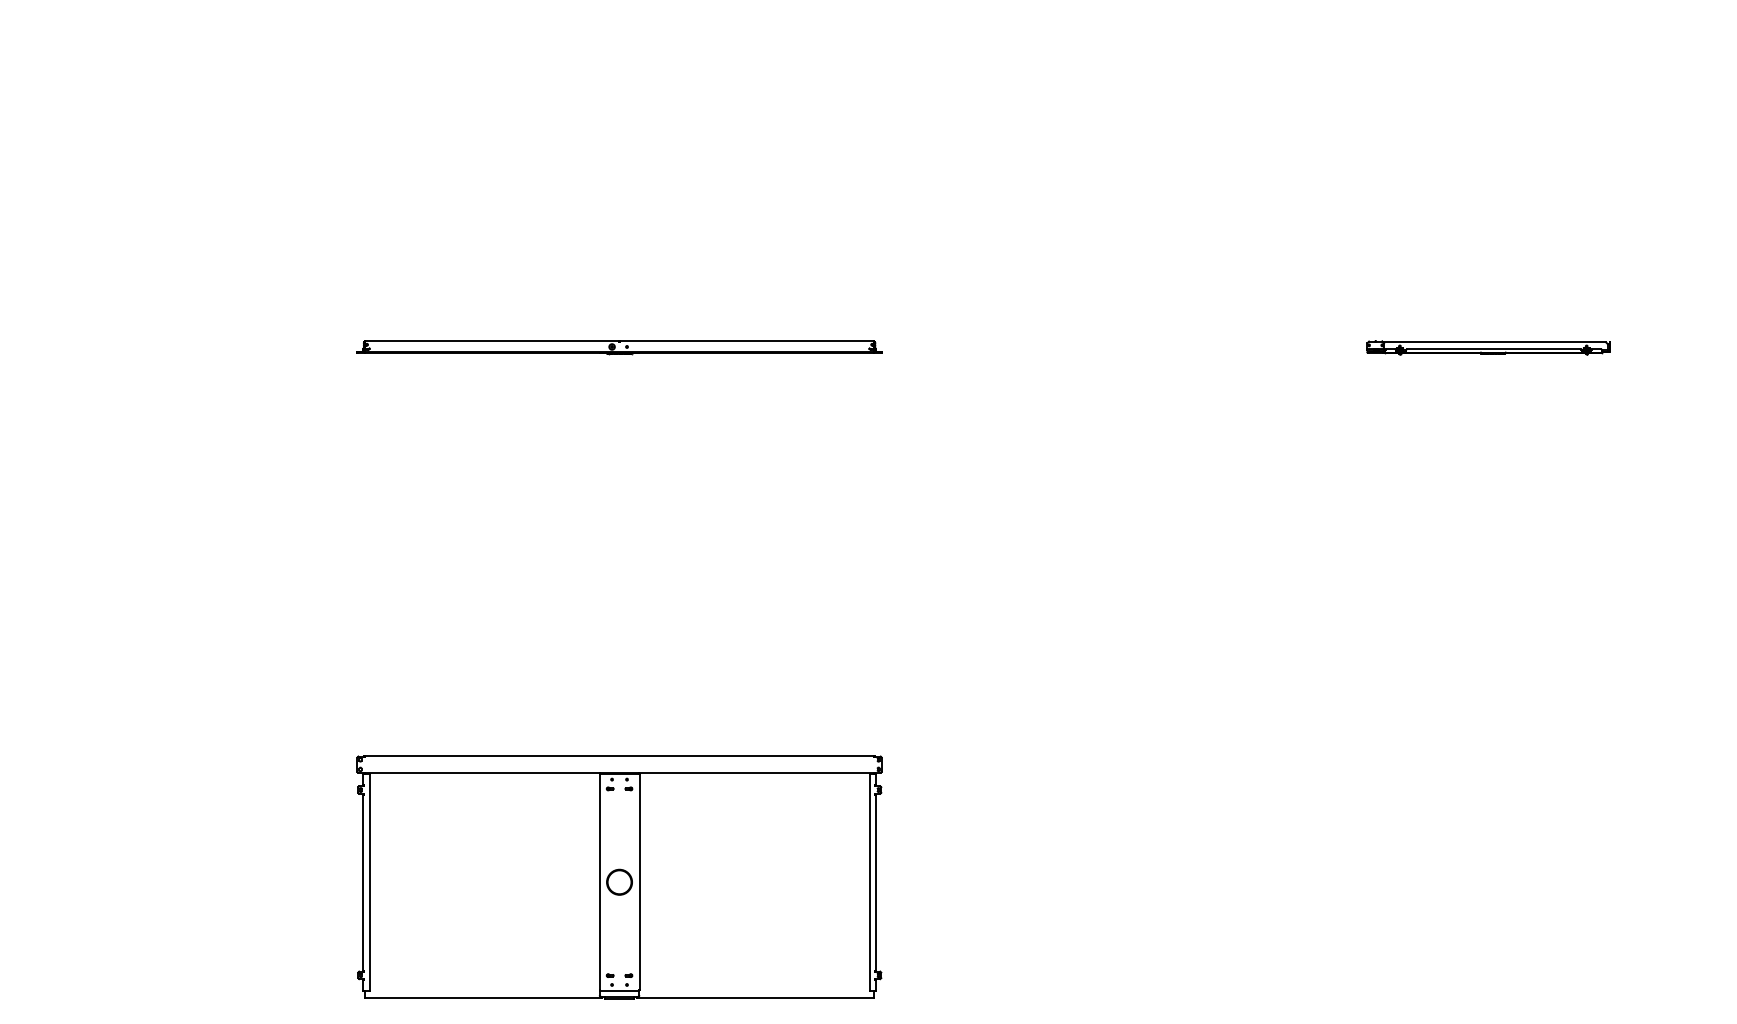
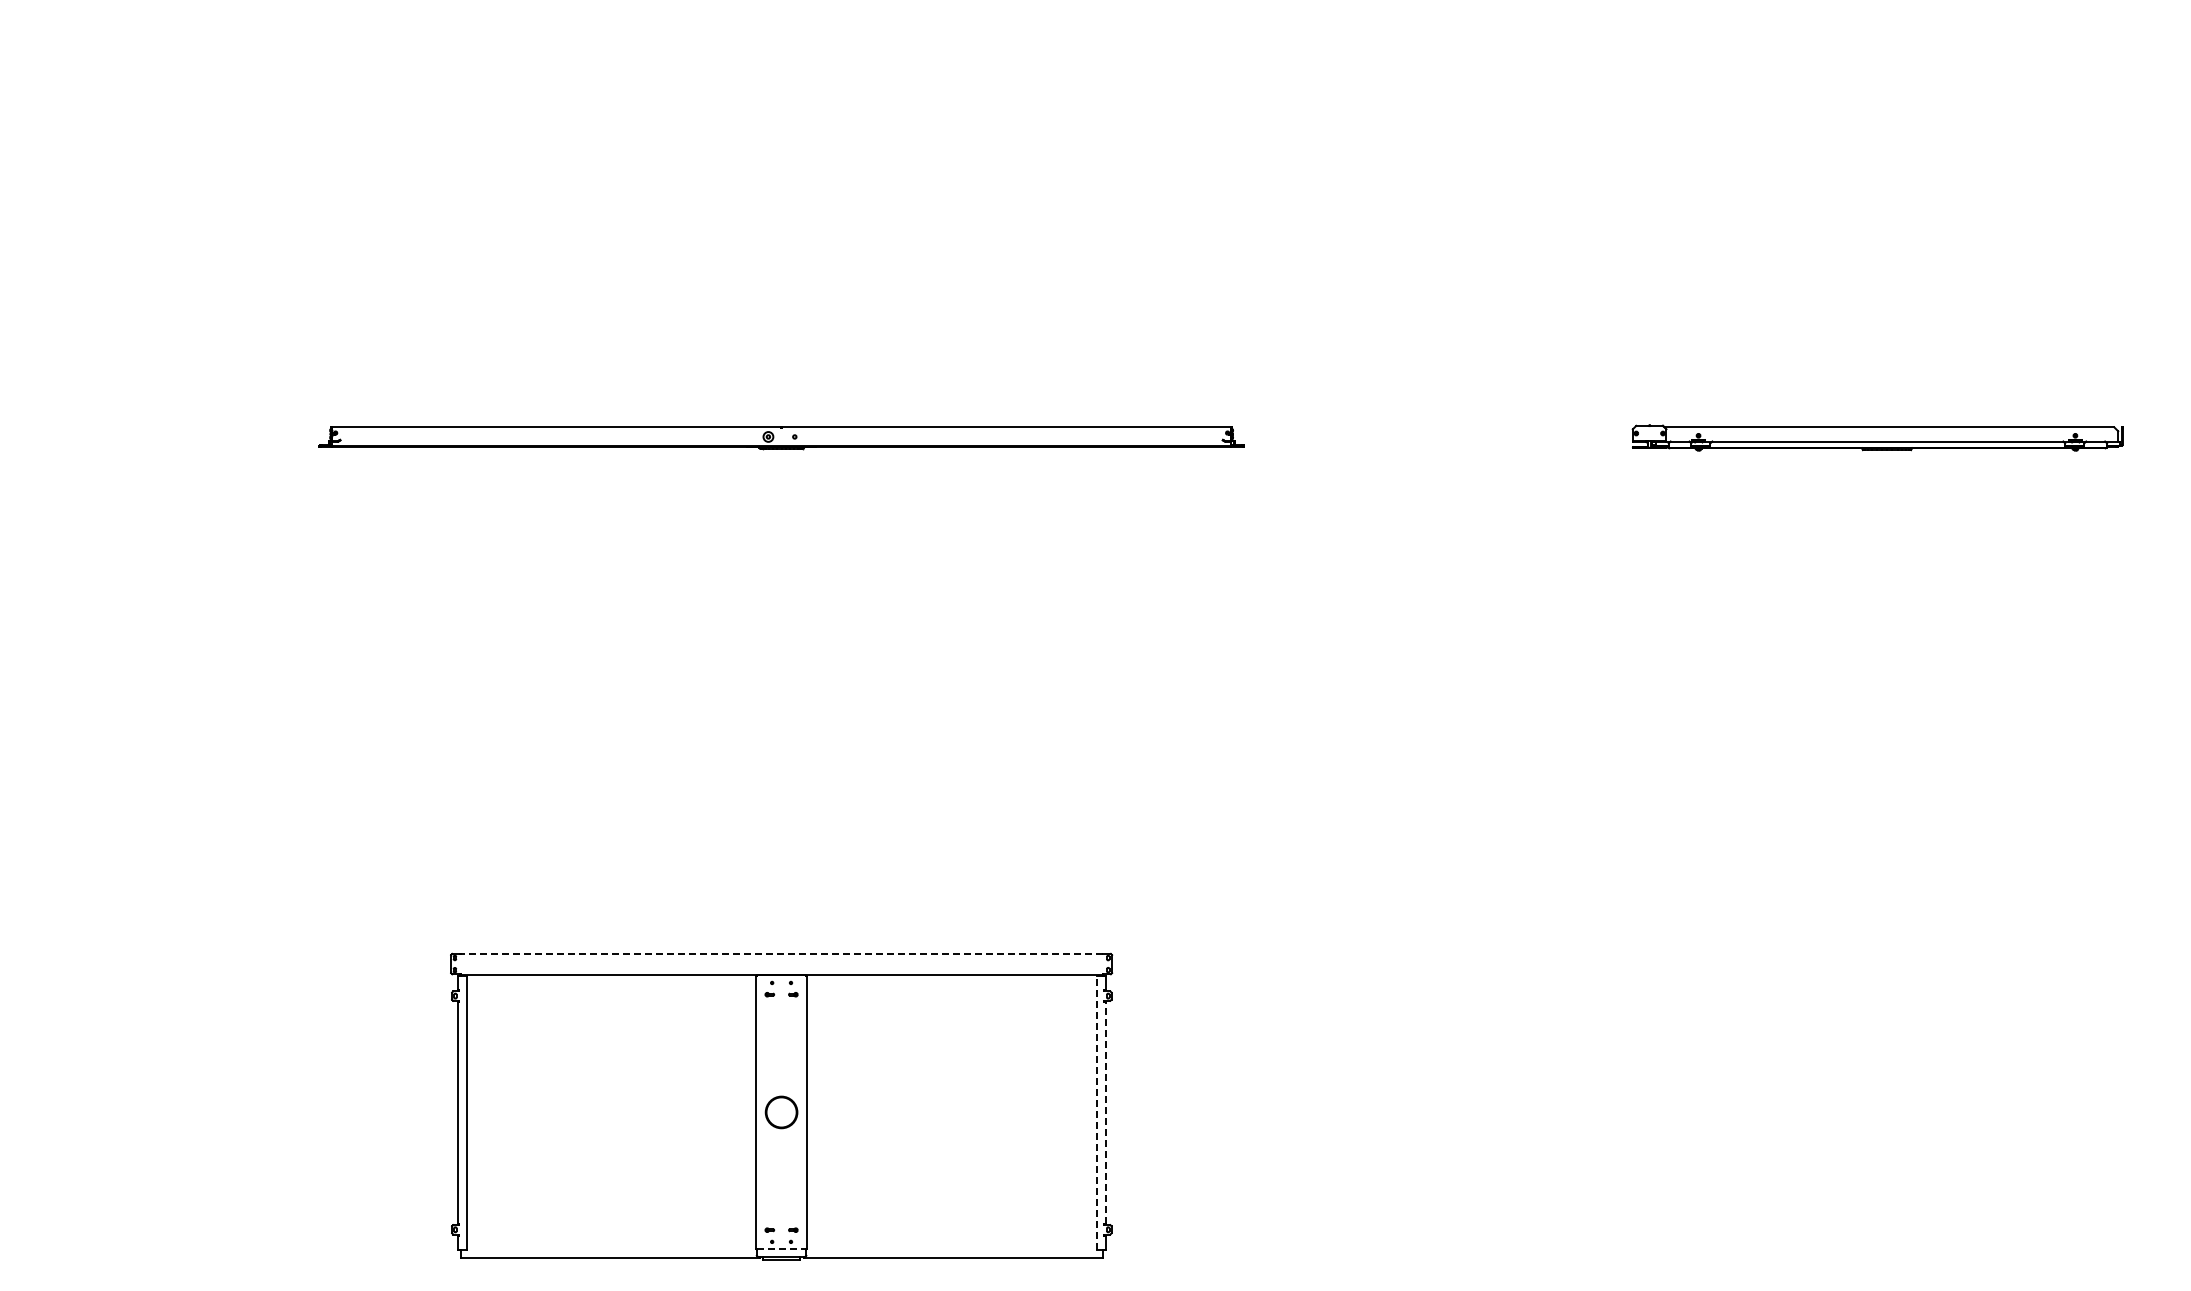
part: (619, 347) -> (781, 438), size x1.4
part: (1488, 347) -> (1877, 438), size x1.6
line: (619, 756) -> (781, 953), solid -> dashed
line: (870, 882) -> (1097, 1112), solid -> dashed
line: (876, 882) -> (1105, 1112), solid -> dashed
line: (619, 990) -> (781, 1249), solid -> dashed

